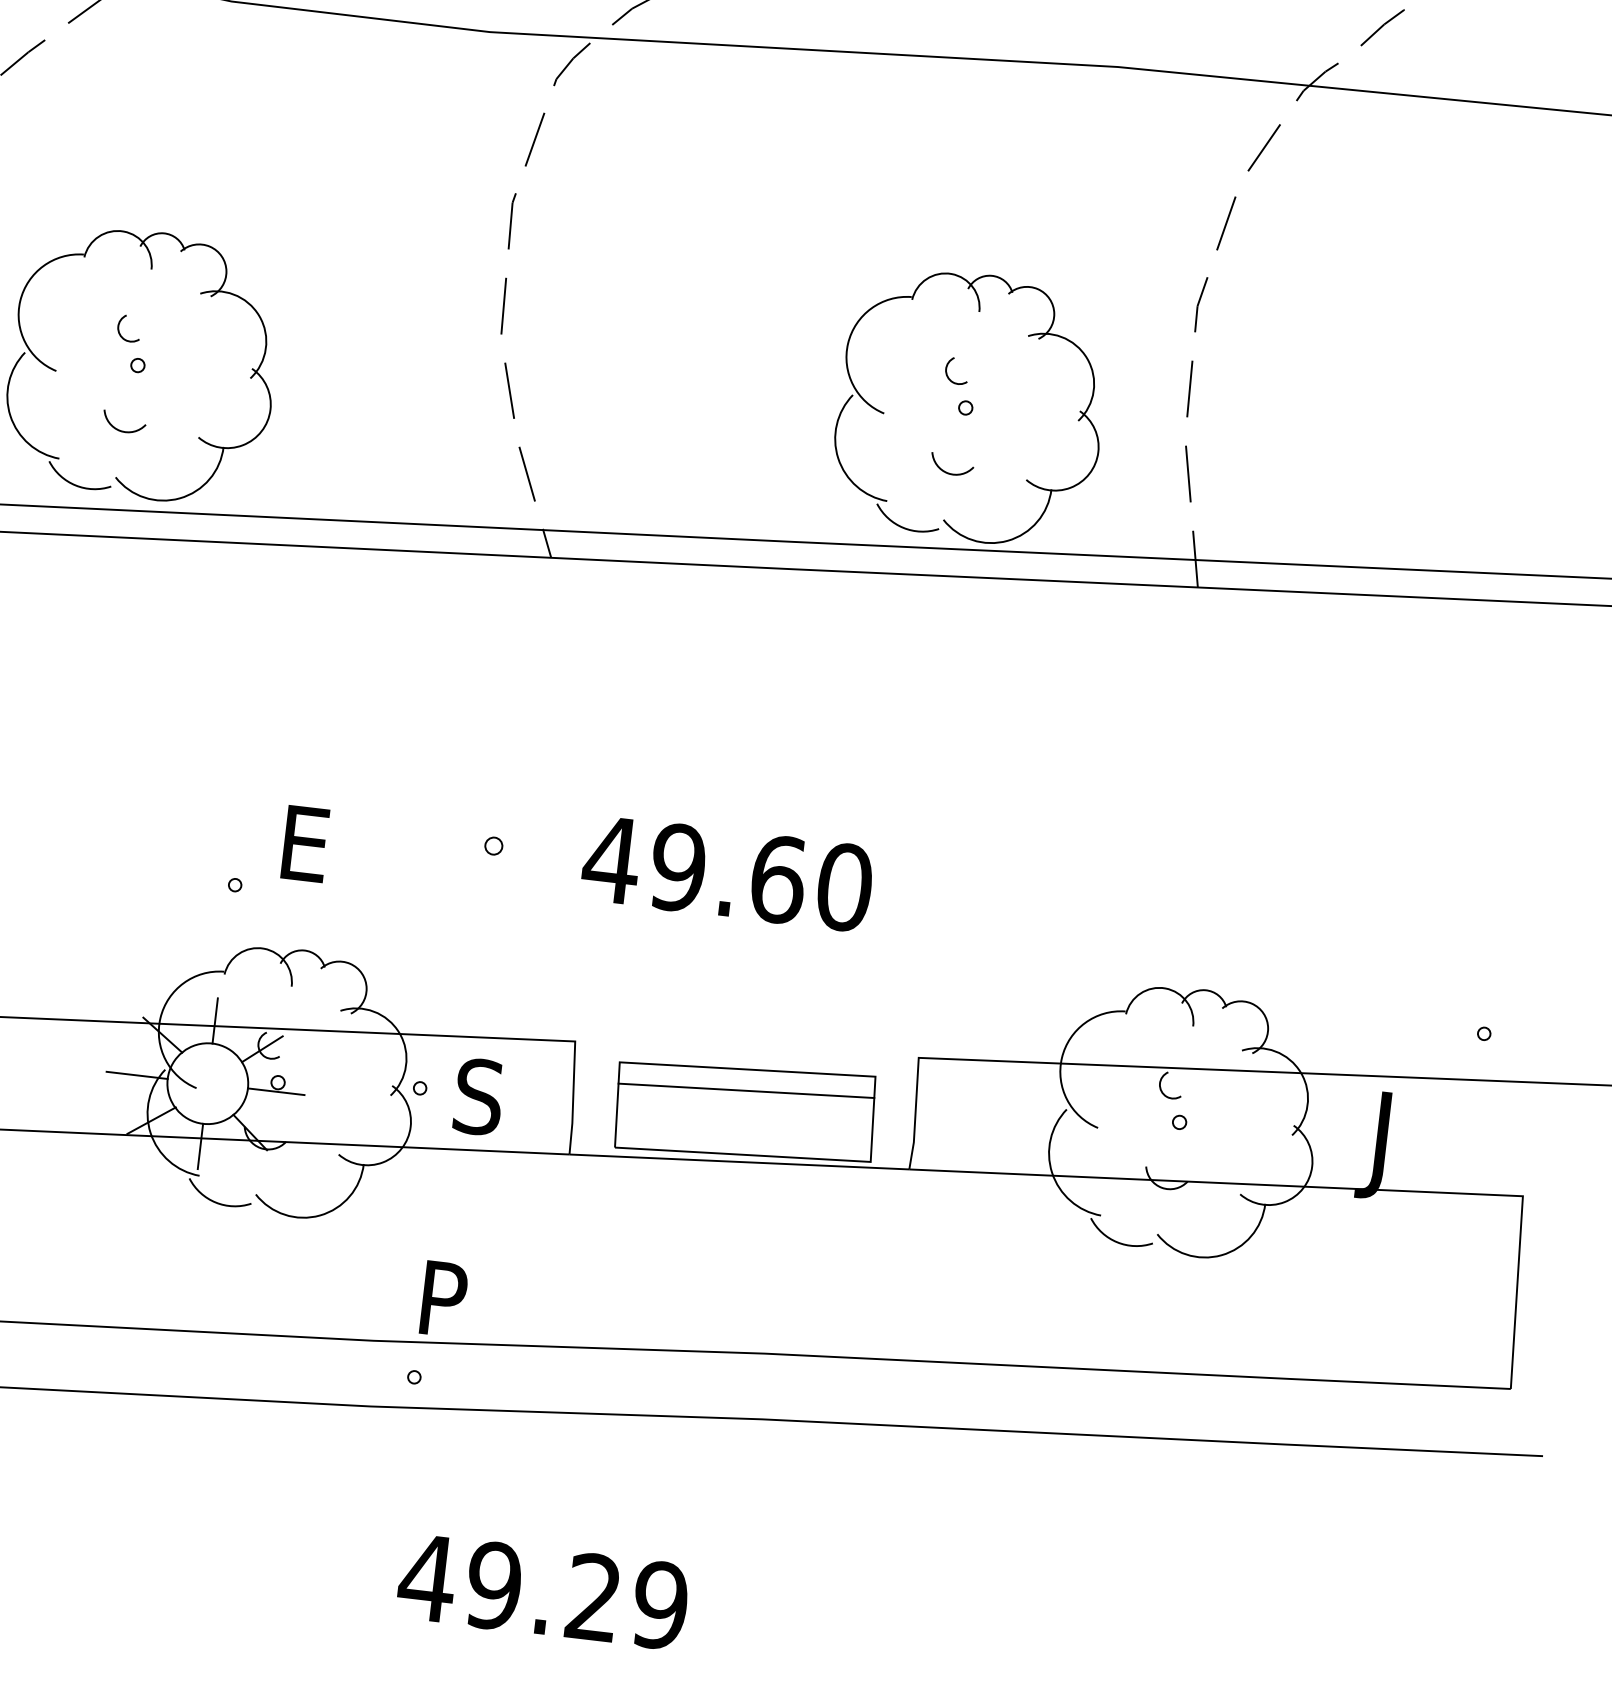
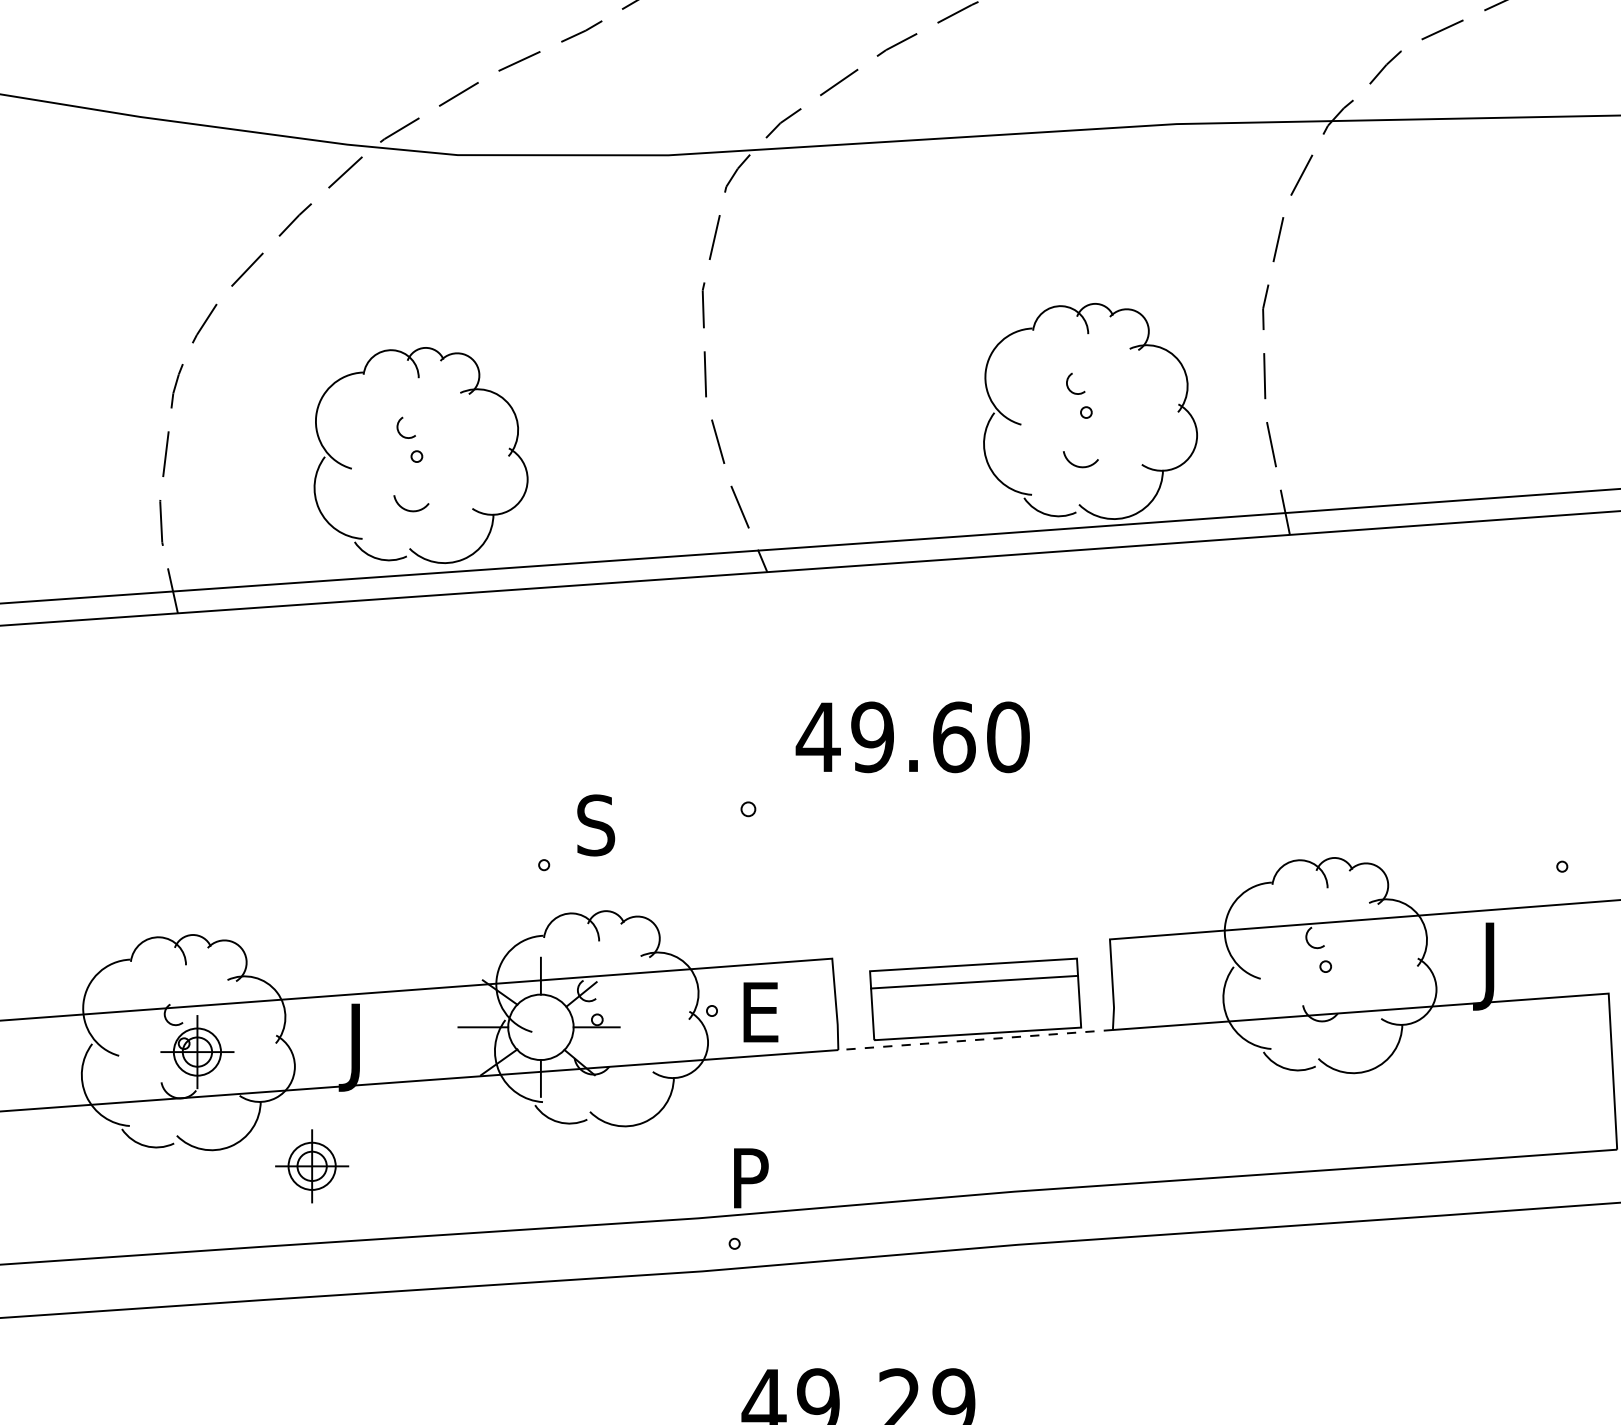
text: (305, 844) -> (596, 825), E -> S
text: (727, 873) -> (912, 737), moved
text: (479, 1097) -> (760, 1012), S -> E
line: (739, 1162) -> (975, 1040), solid -> dashed

